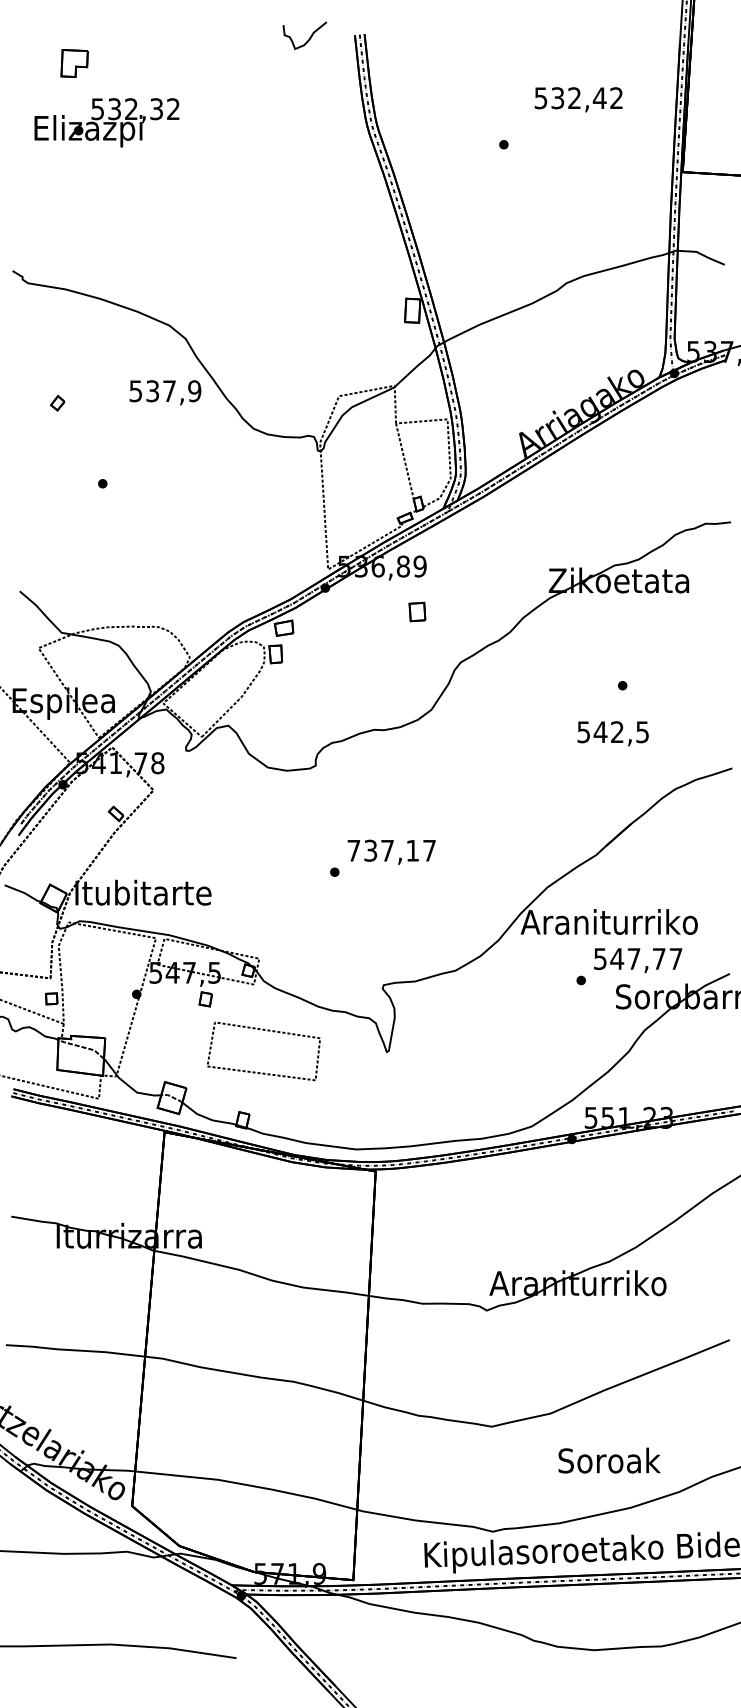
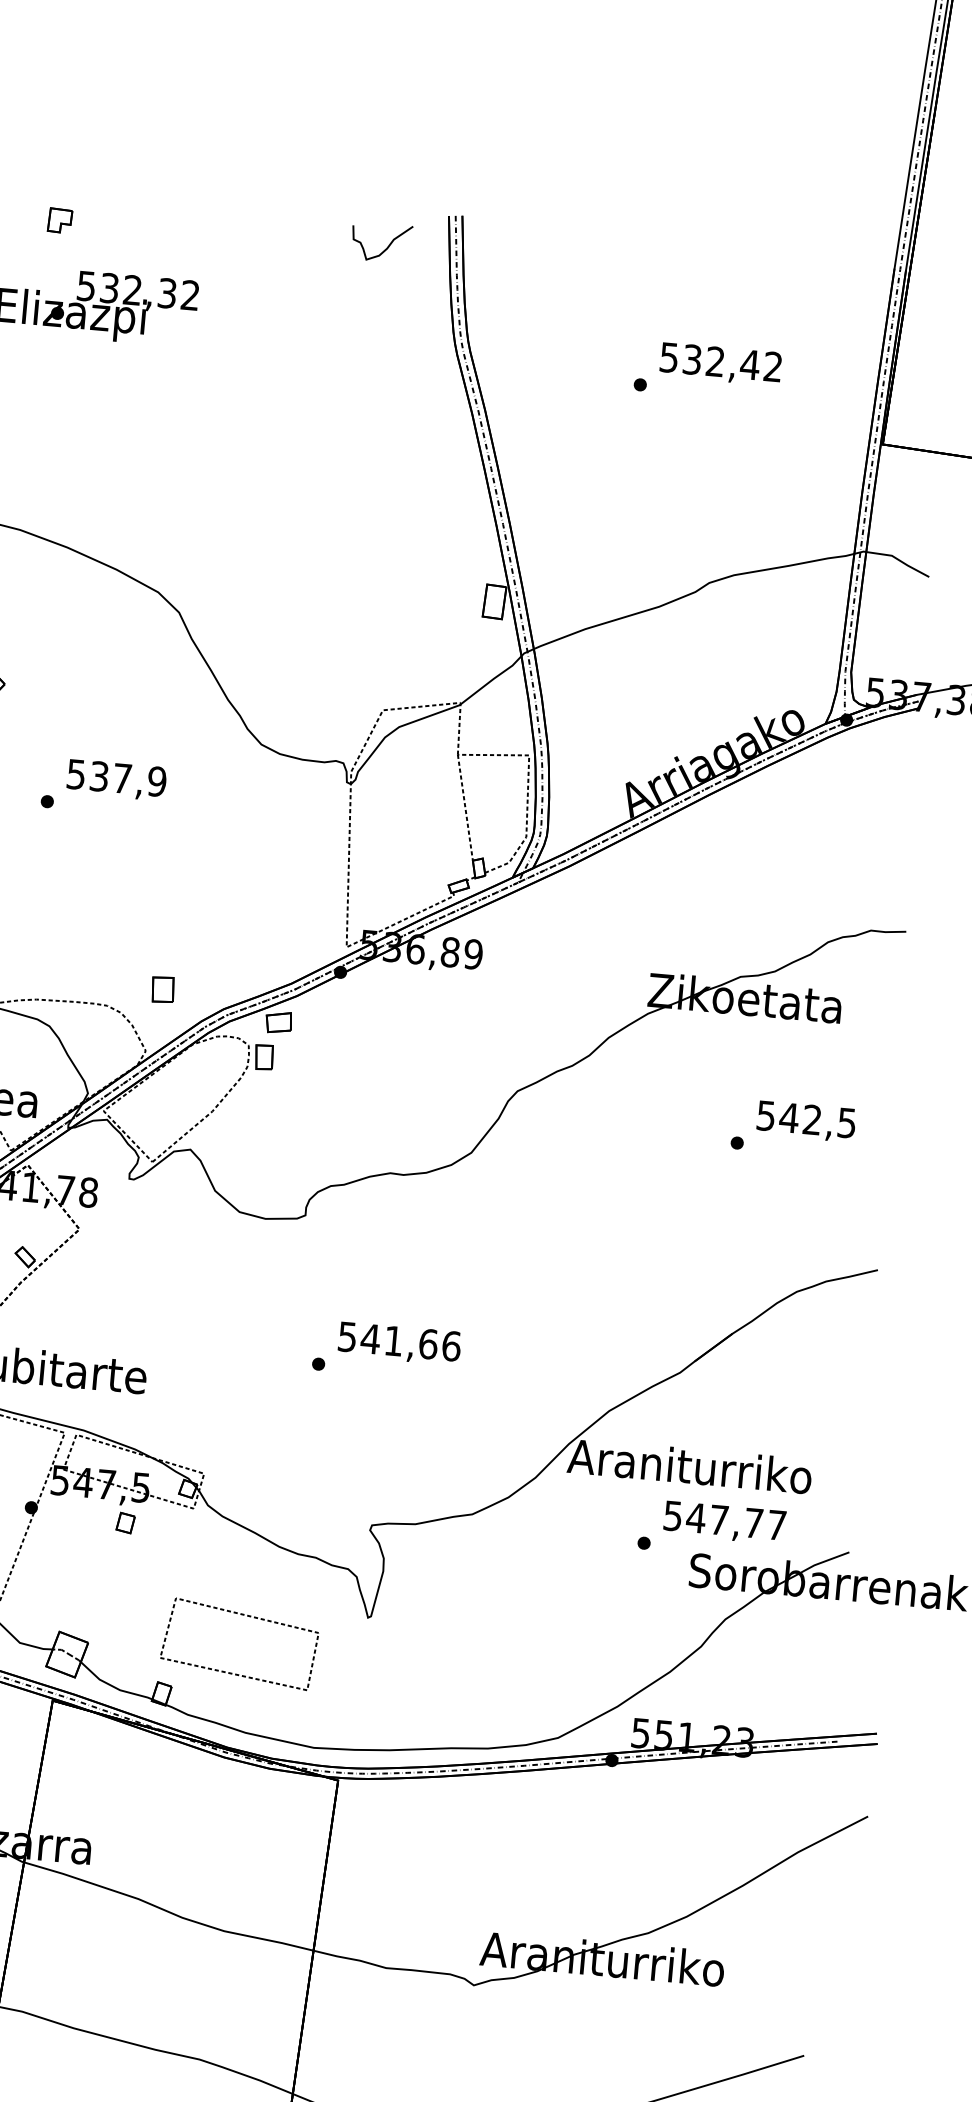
curve: (309, 37) -> (387, 245), moved
part: (74, 63) -> (60, 220), size x0.62
text: (578, 99) -> (720, 363), moved
text: (165, 392) -> (116, 779), moved
part: (417, 611) -> (163, 989), moved
text: (612, 733) -> (805, 1121), moved
text: (391, 850) -> (399, 1341), 737,17 -> 541,66
part: (267, 1031) -> (247, 1617), moved

